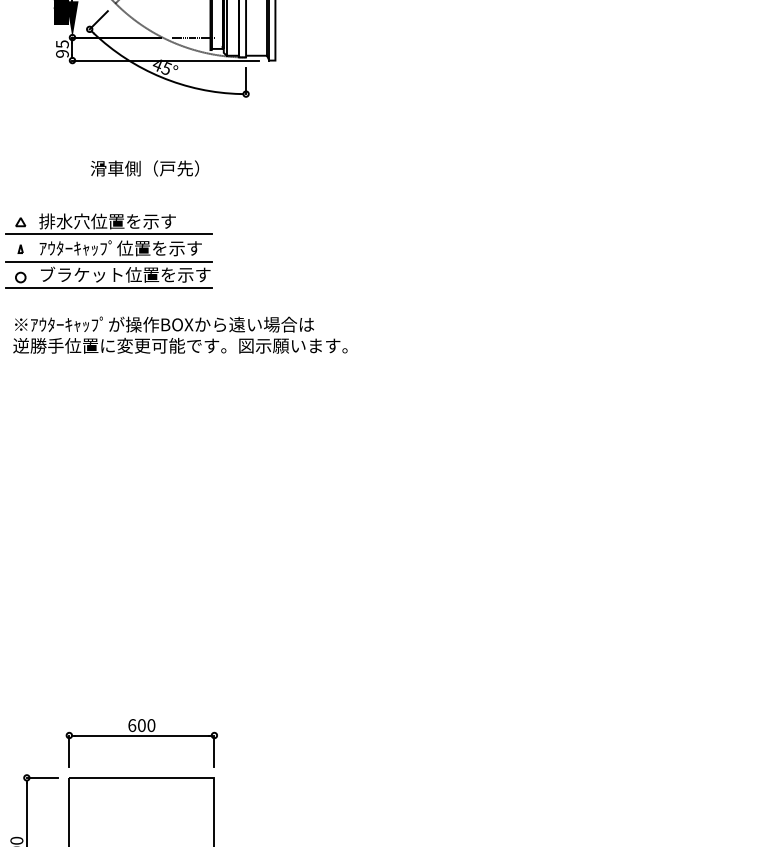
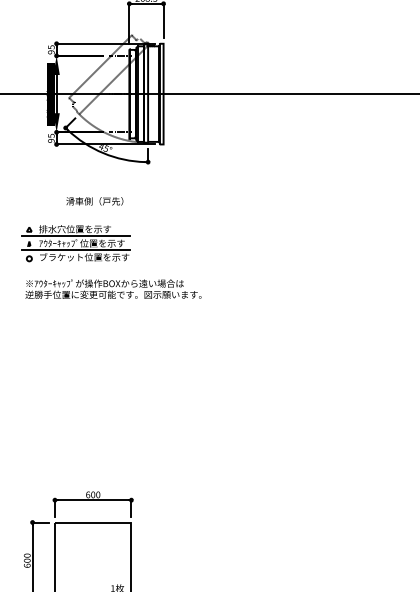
line: (108, 288) -> (75, 264), removed

